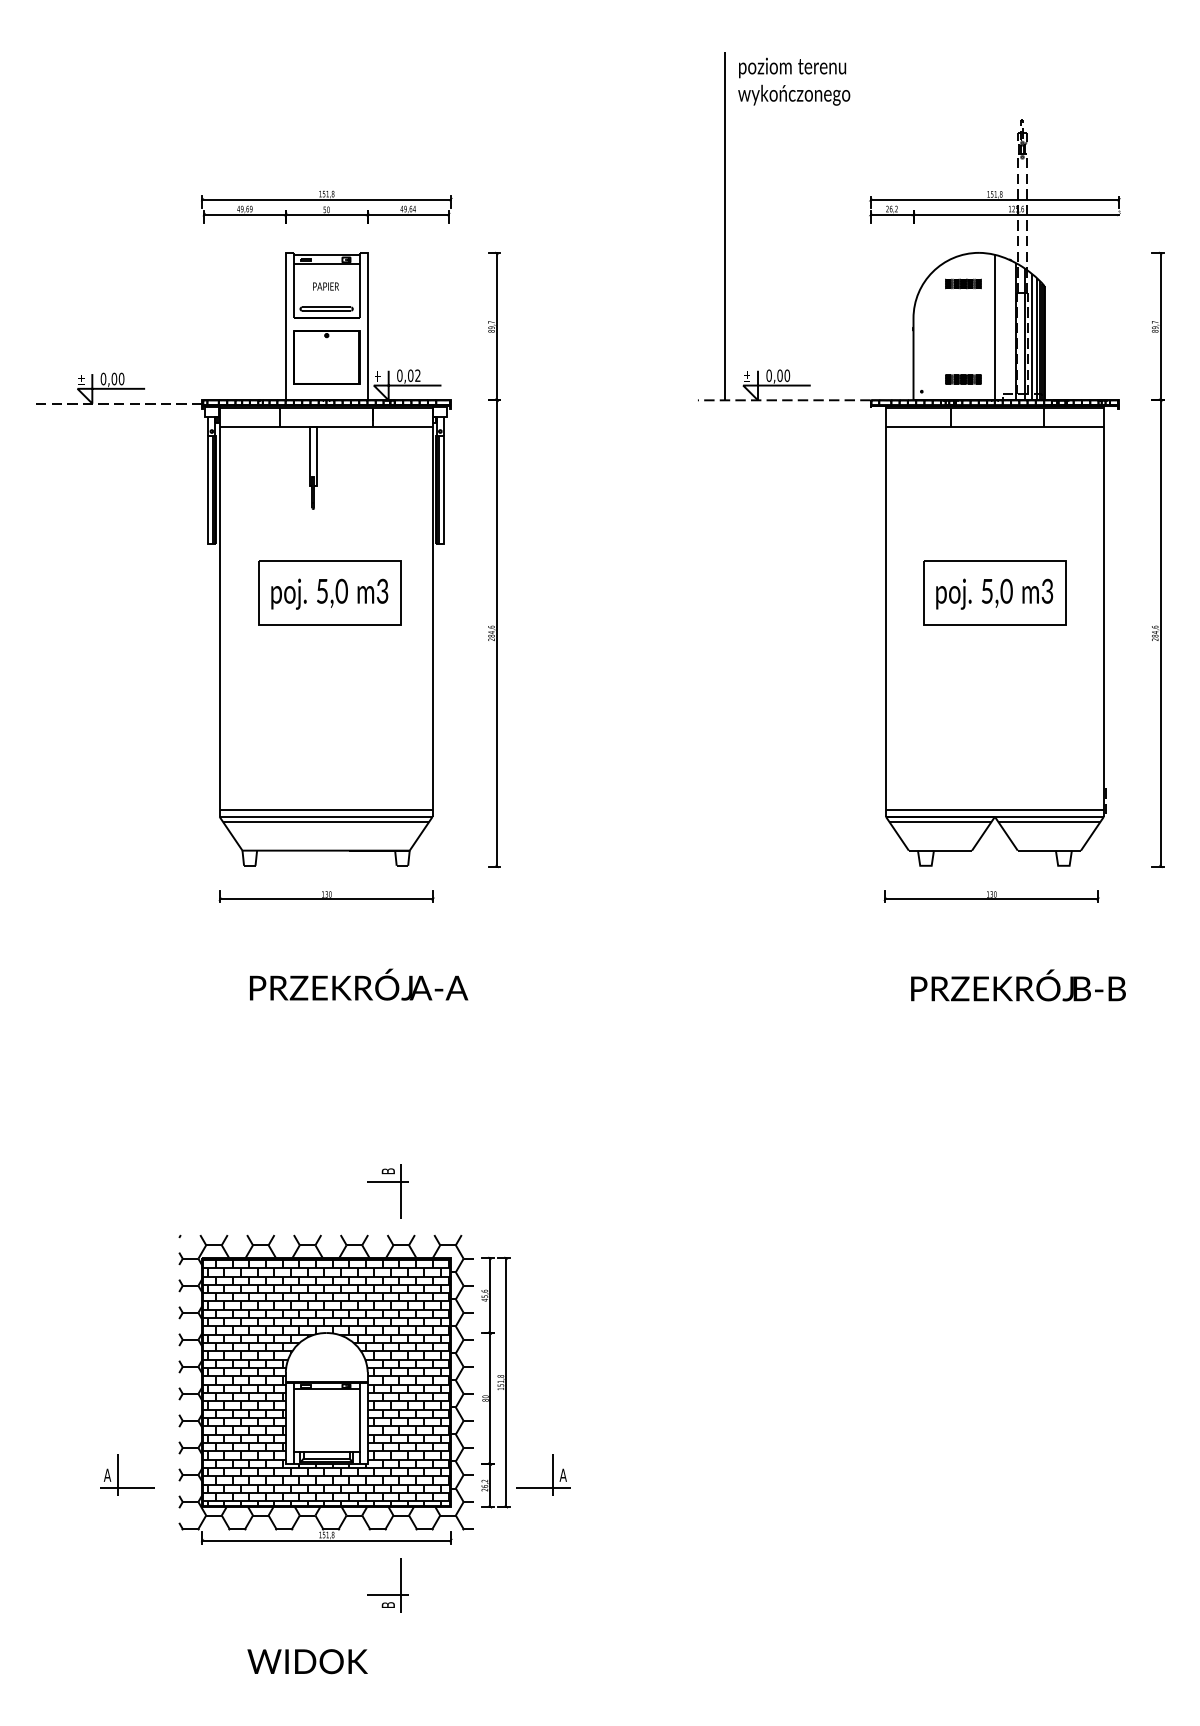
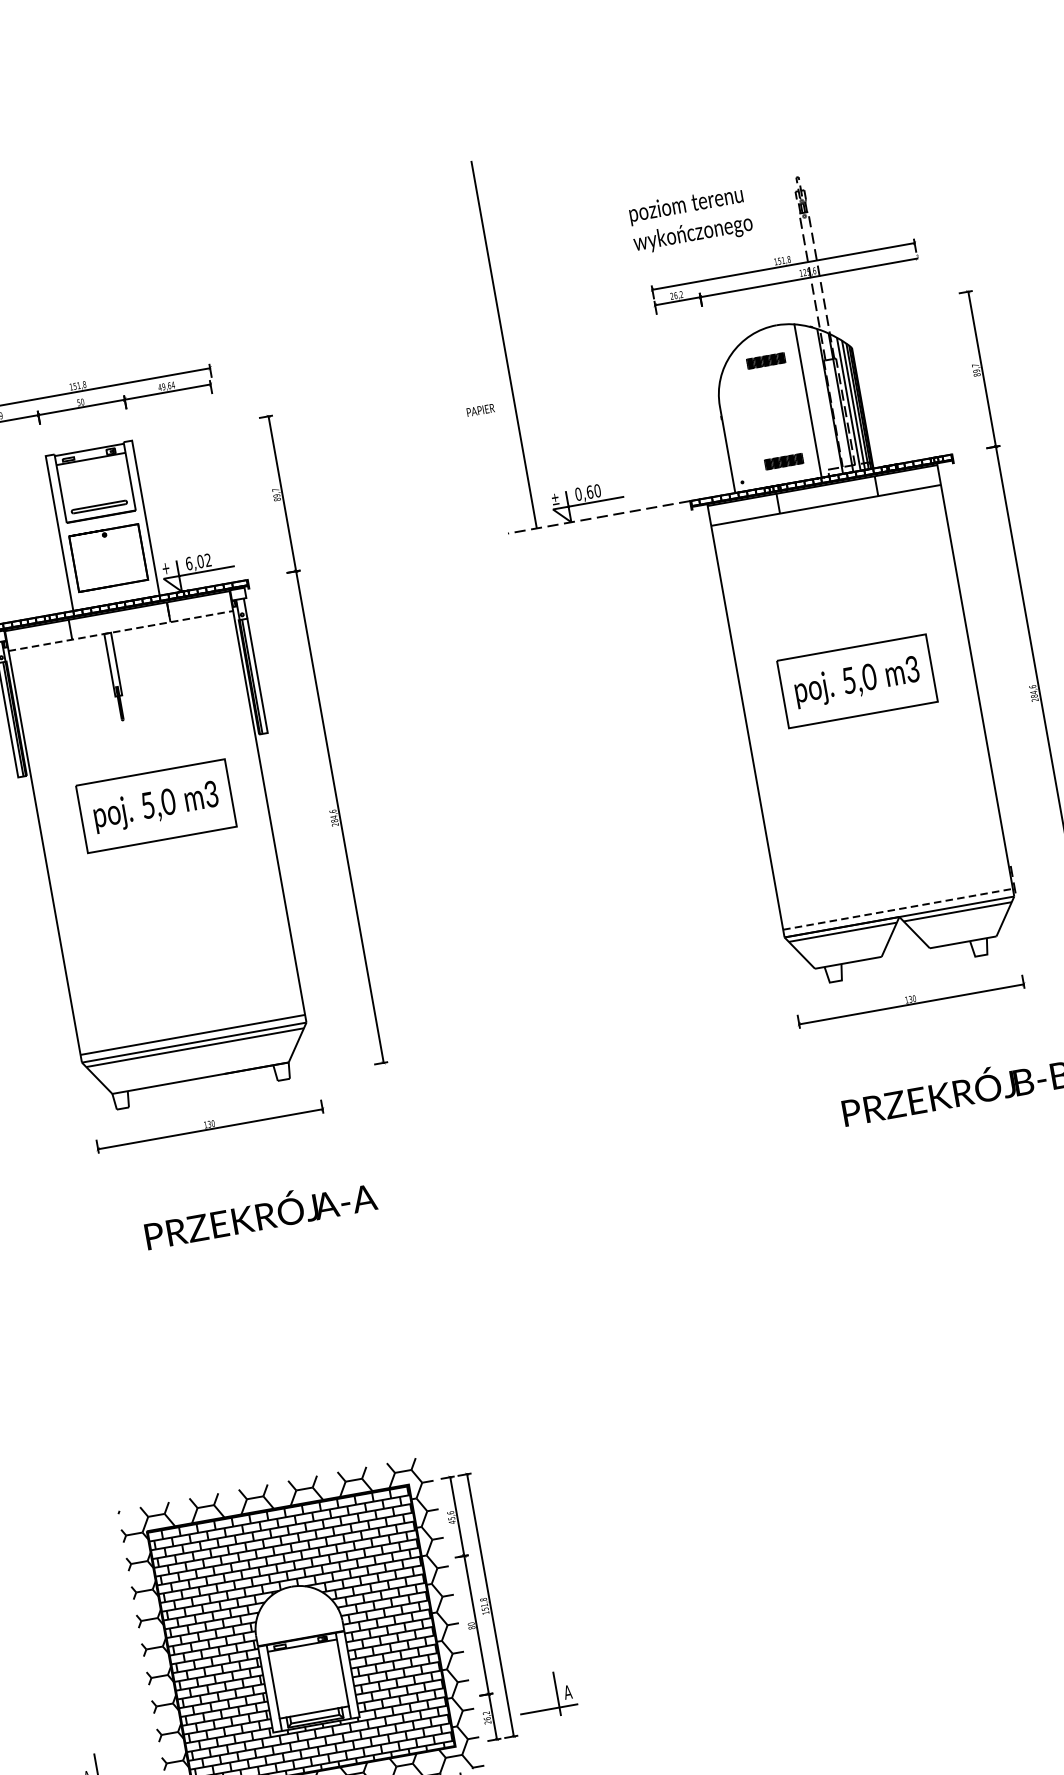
text: (794, 81) -> (690, 219), moved
text: (325, 286) -> (480, 410), moved
text: (399, 375) -> (188, 563), 0,02 -> 6,02
text: (779, 375) -> (589, 492), 0,00 -> 0,60
line: (326, 426) -> (121, 630), solid -> dashed
line: (994, 809) -> (897, 909), solid -> dashed
part: (387, 1182) -> (327, 1416), removed

